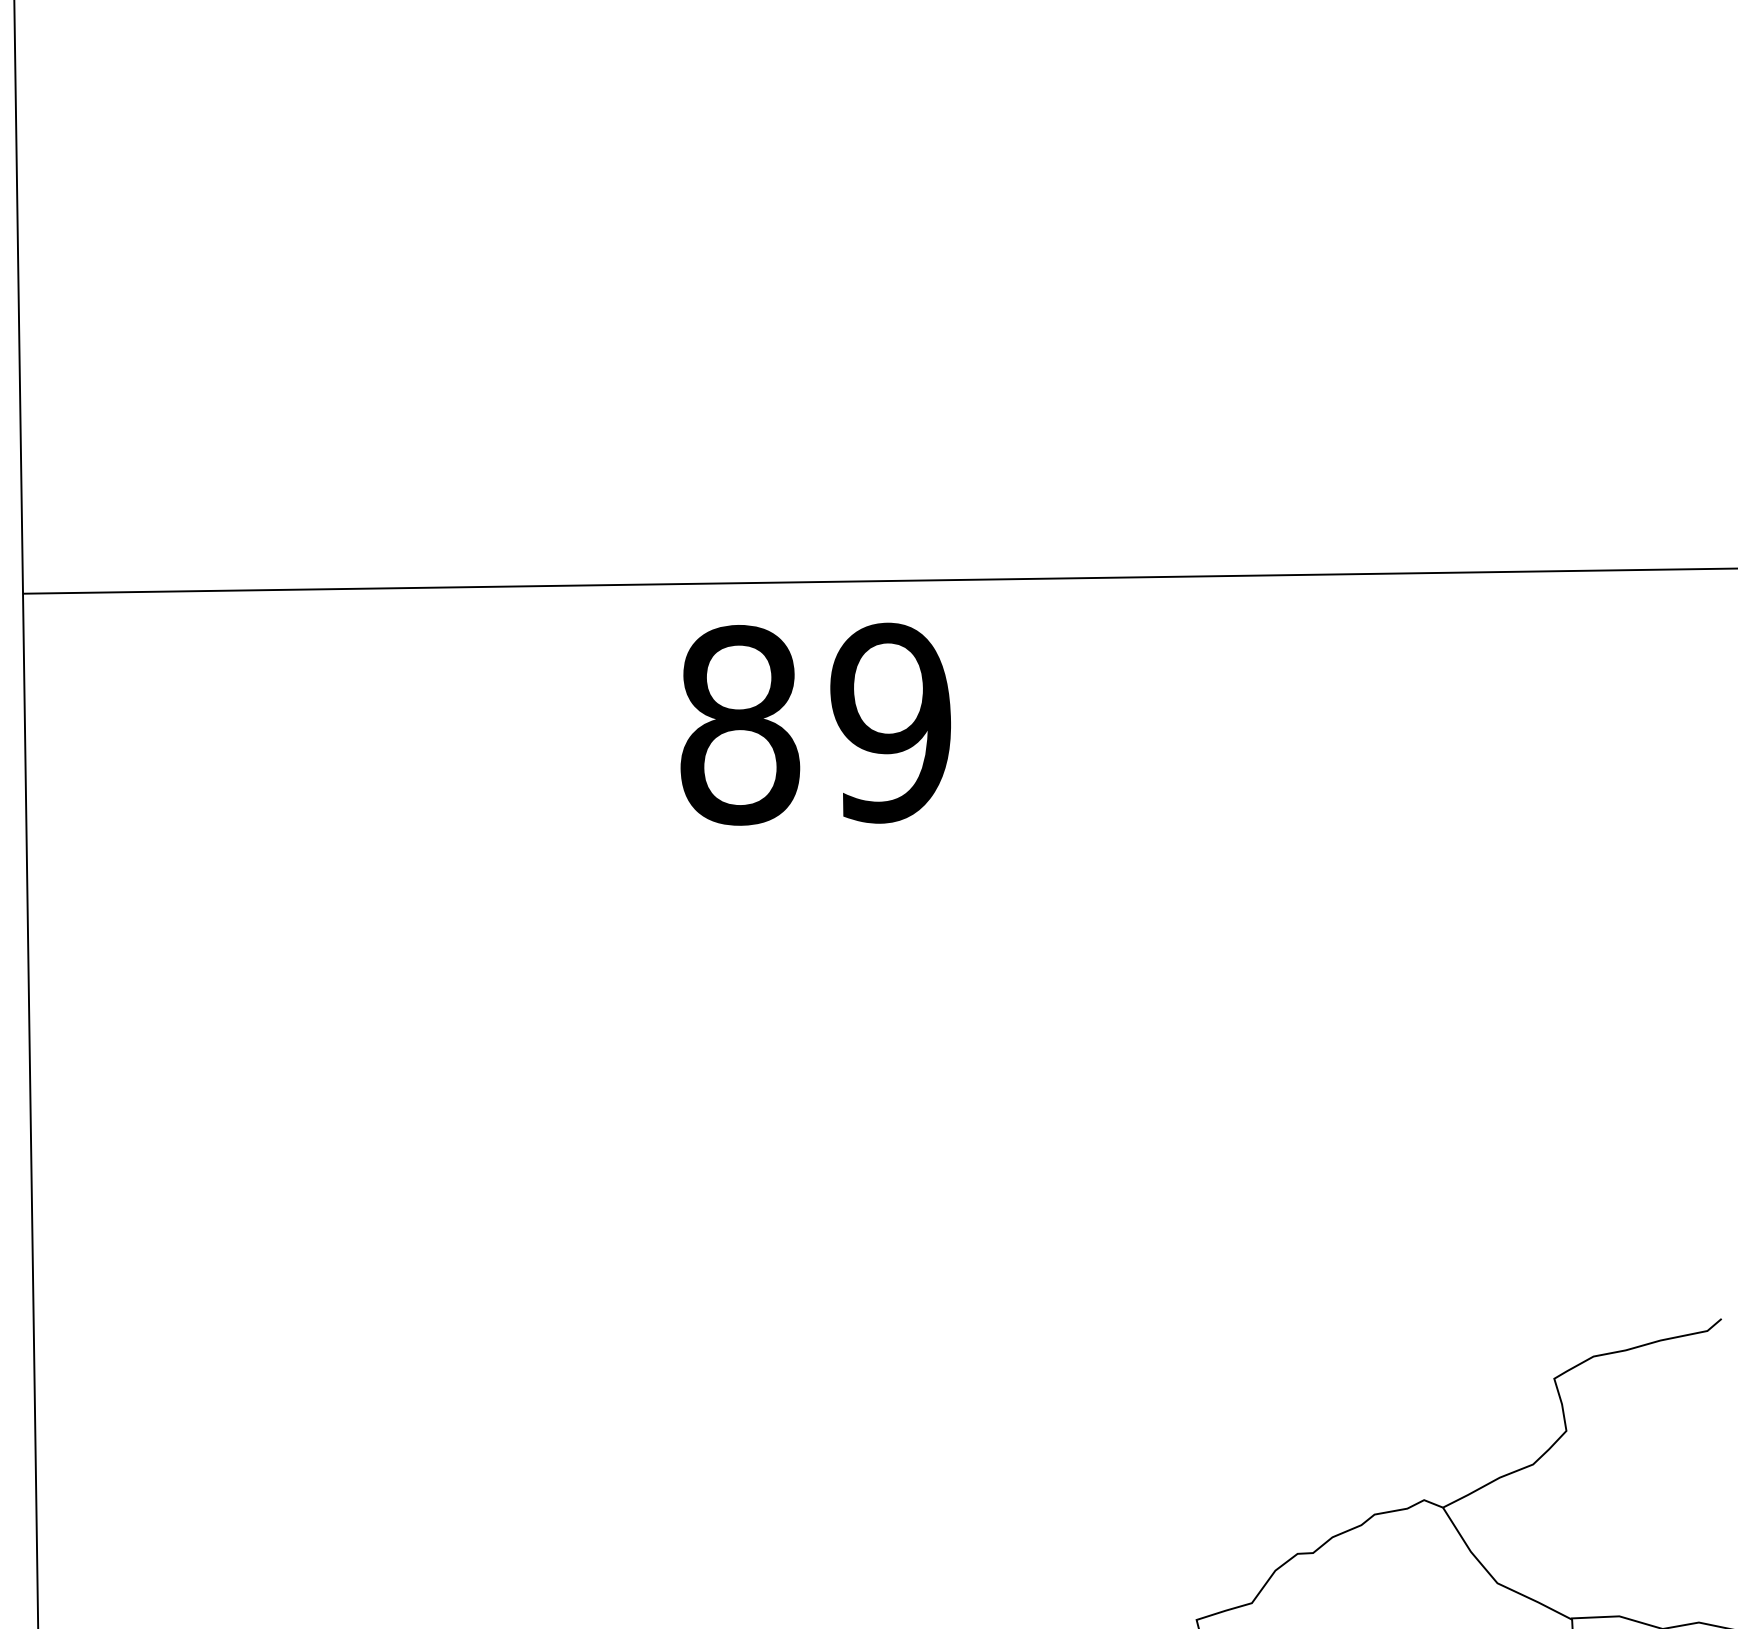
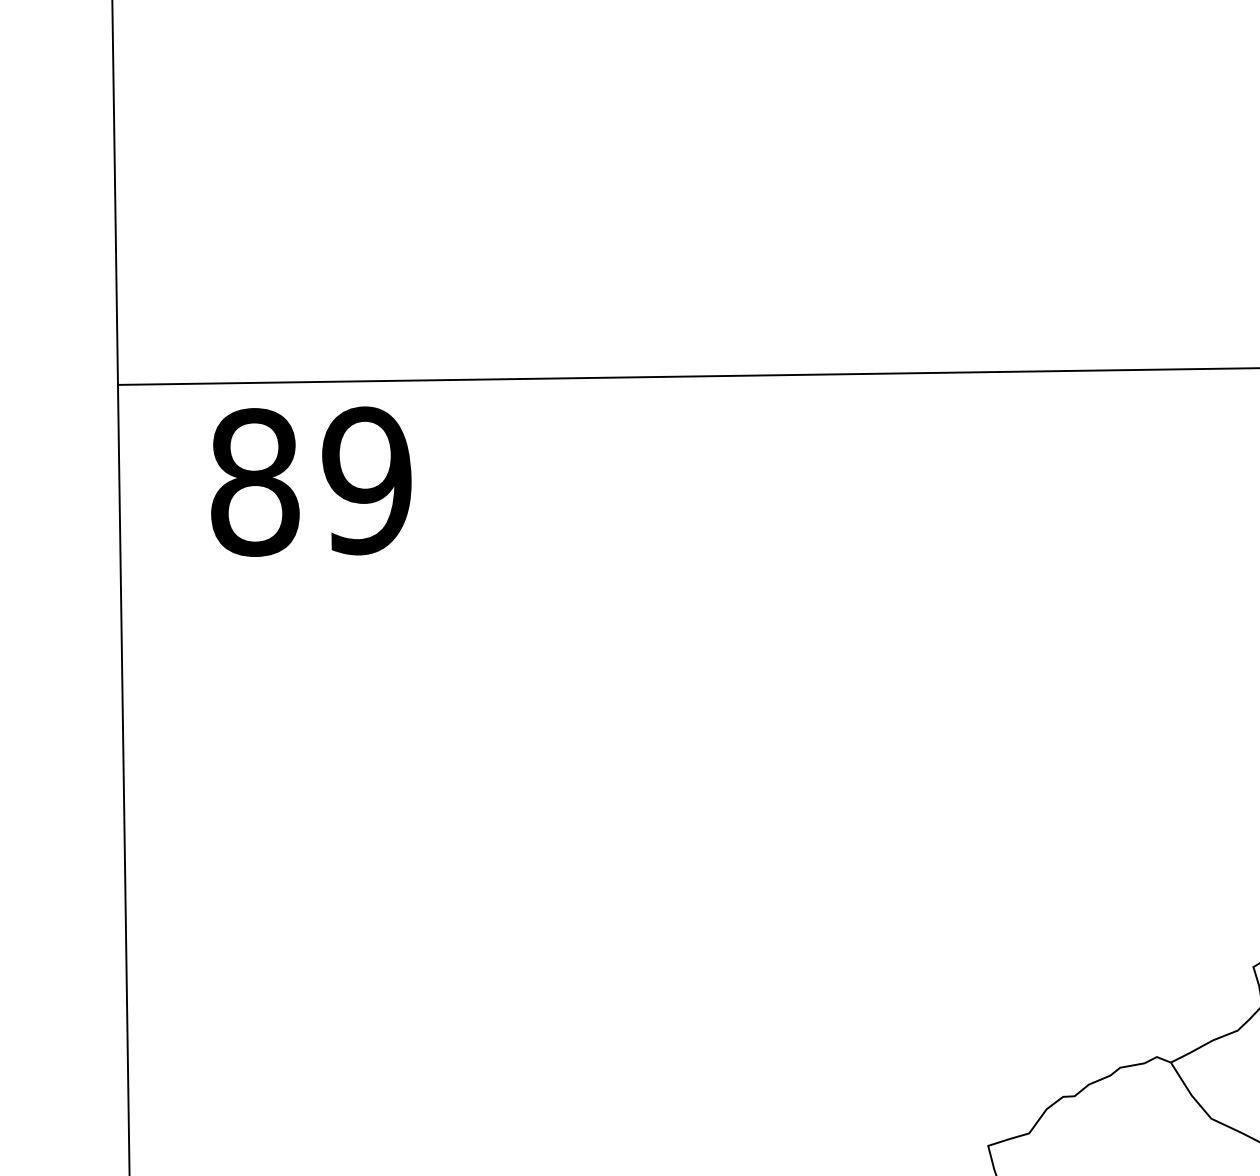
text: (815, 723) -> (311, 481), moved

